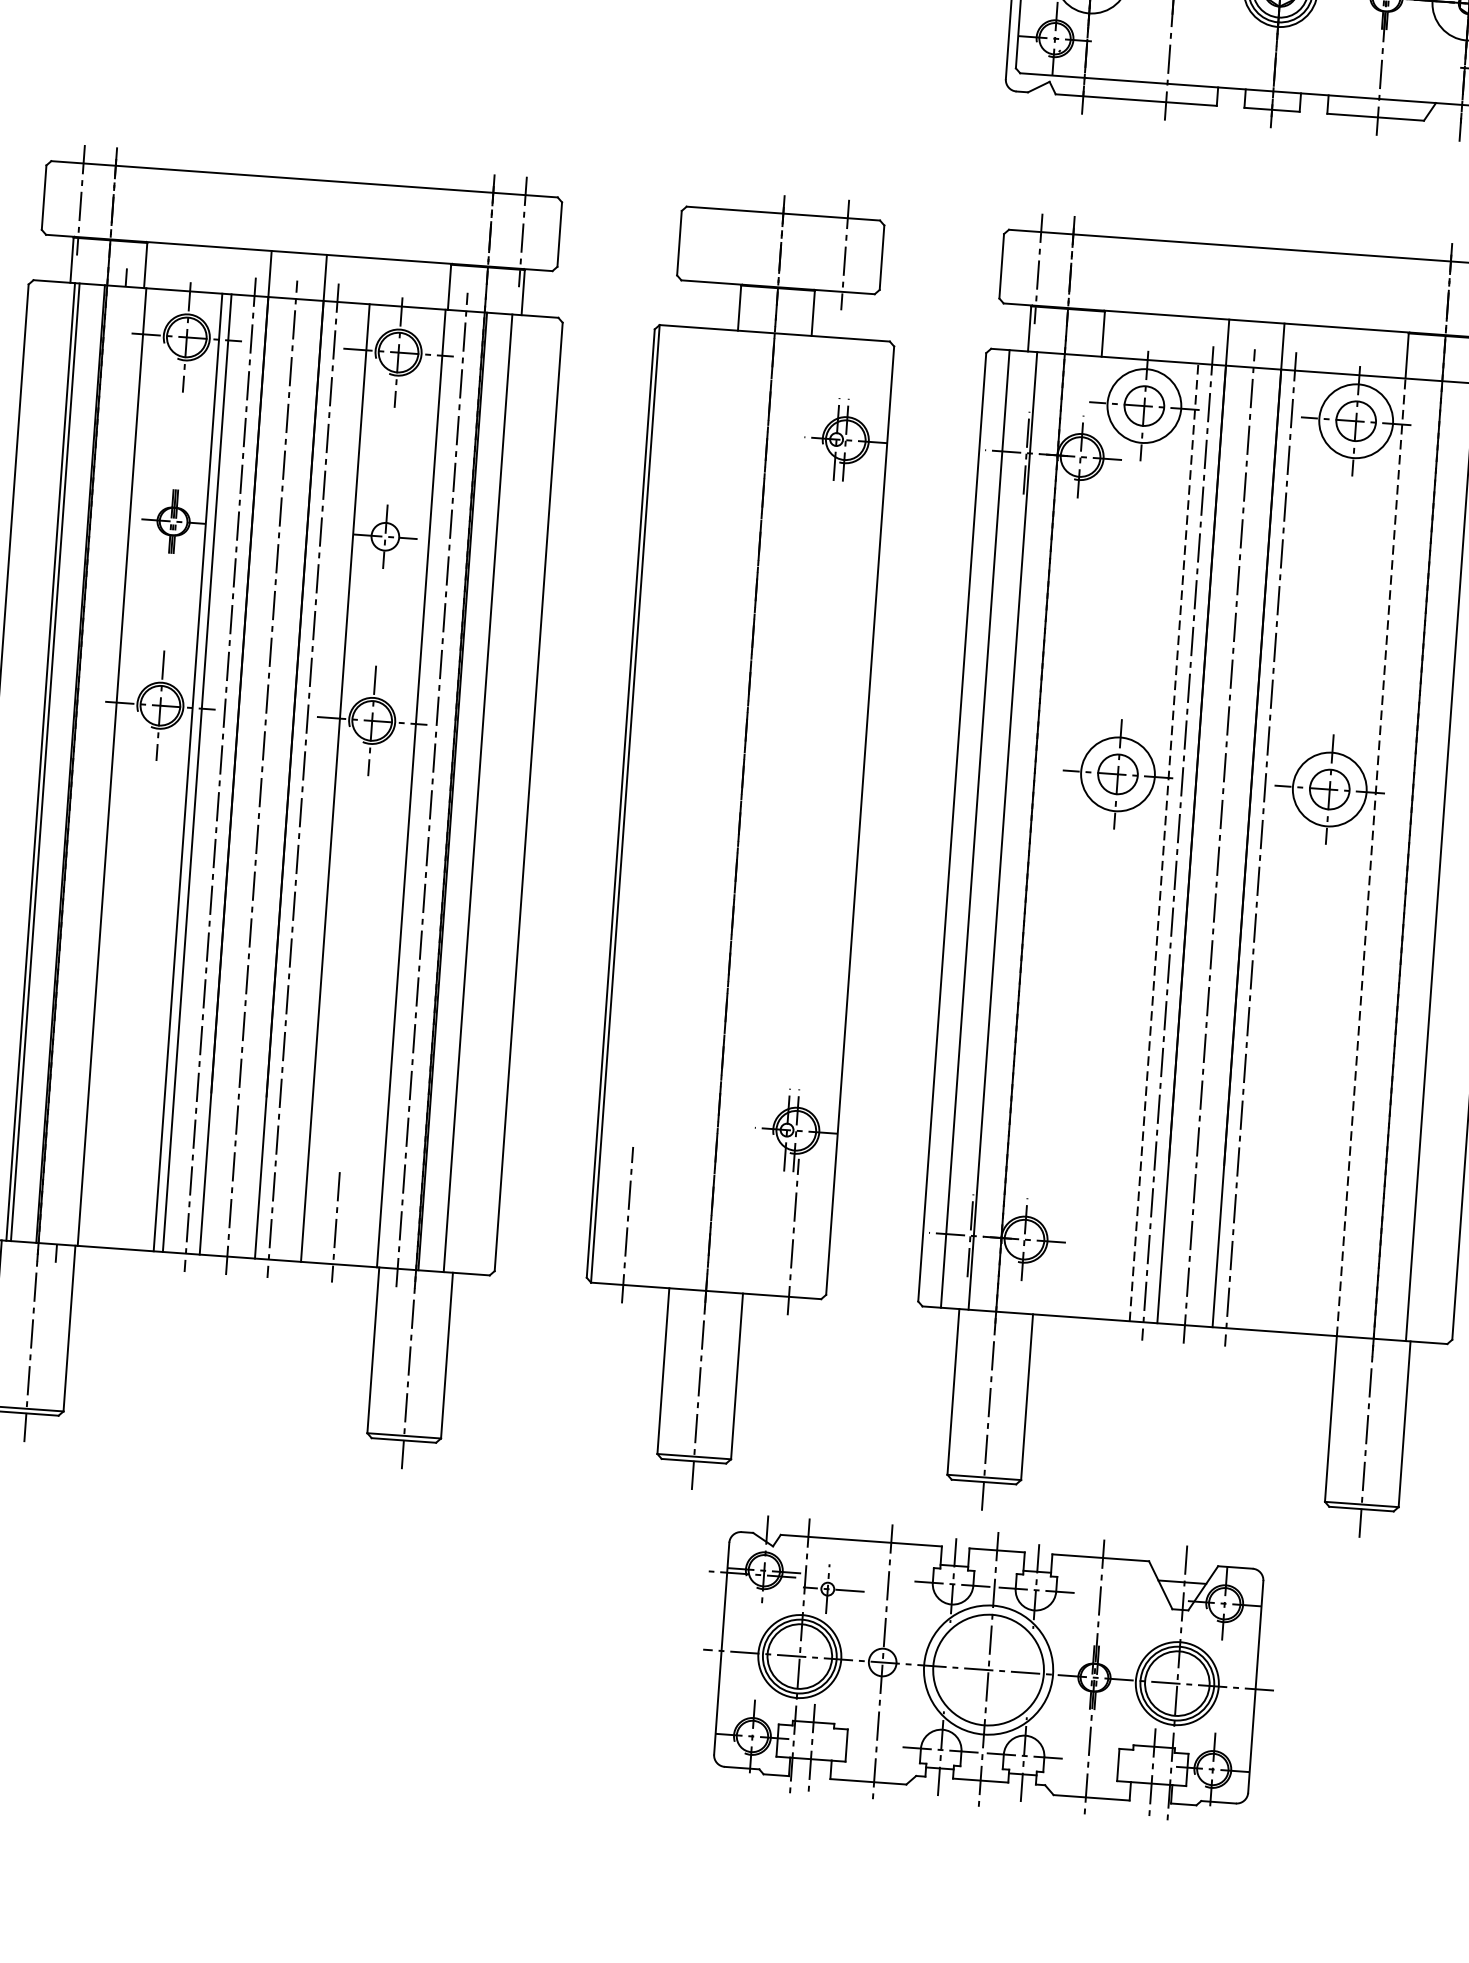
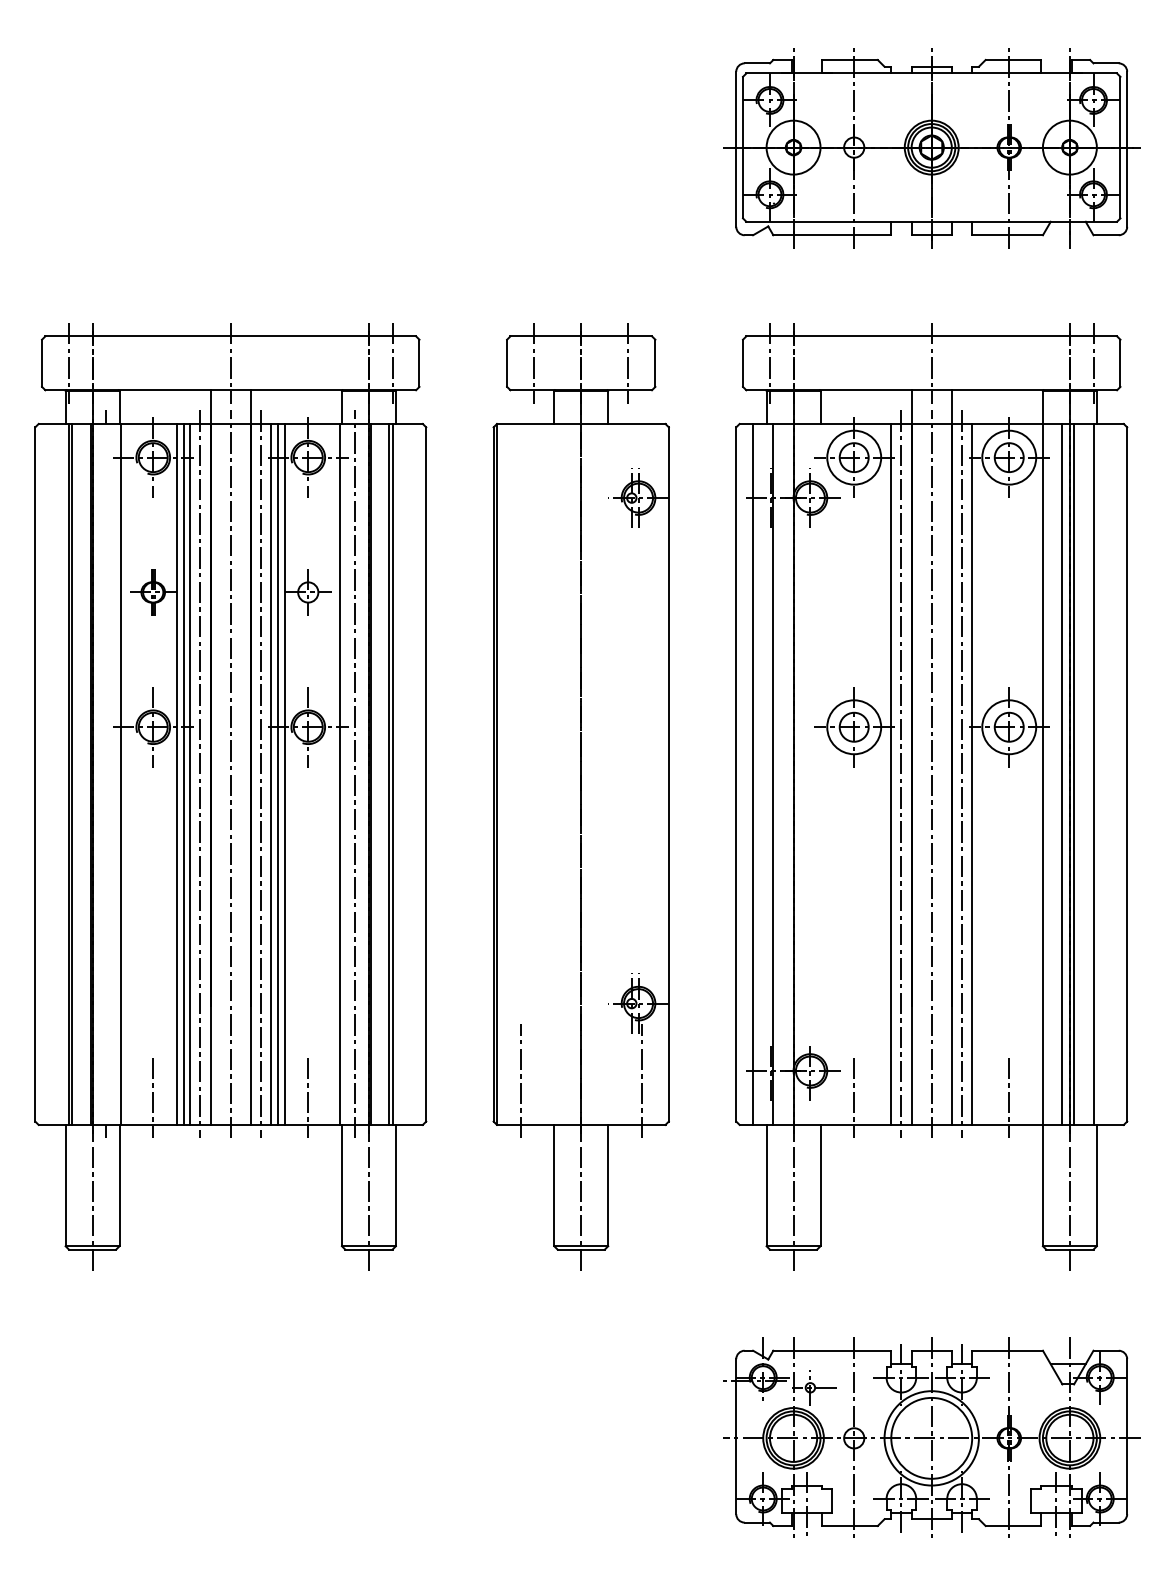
line: (301, 214) -> (230, 362), added
line: (716, 244) -> (534, 362), added
line: (1259, 283) -> (931, 362), added
line: (206, 772) -> (190, 773), added
line: (317, 780) -> (271, 773), added
line: (325, 781) -> (277, 773), added
line: (482, 792) -> (392, 773), added
line: (1164, 841) -> (891, 773), dashed -> solid
line: (1275, 849) -> (972, 773), added
line: (1370, 855) -> (1042, 773), dashed -> solid
line: (1398, 857) -> (1062, 773), added
line: (1414, 859) -> (1074, 773), added
line: (124, 1211) -> (153, 1097), added
line: (1082, 1280) -> (854, 1097), added
line: (1293, 1295) -> (1009, 1097), added
part: (988, 1668) -> (931, 1437), moved

